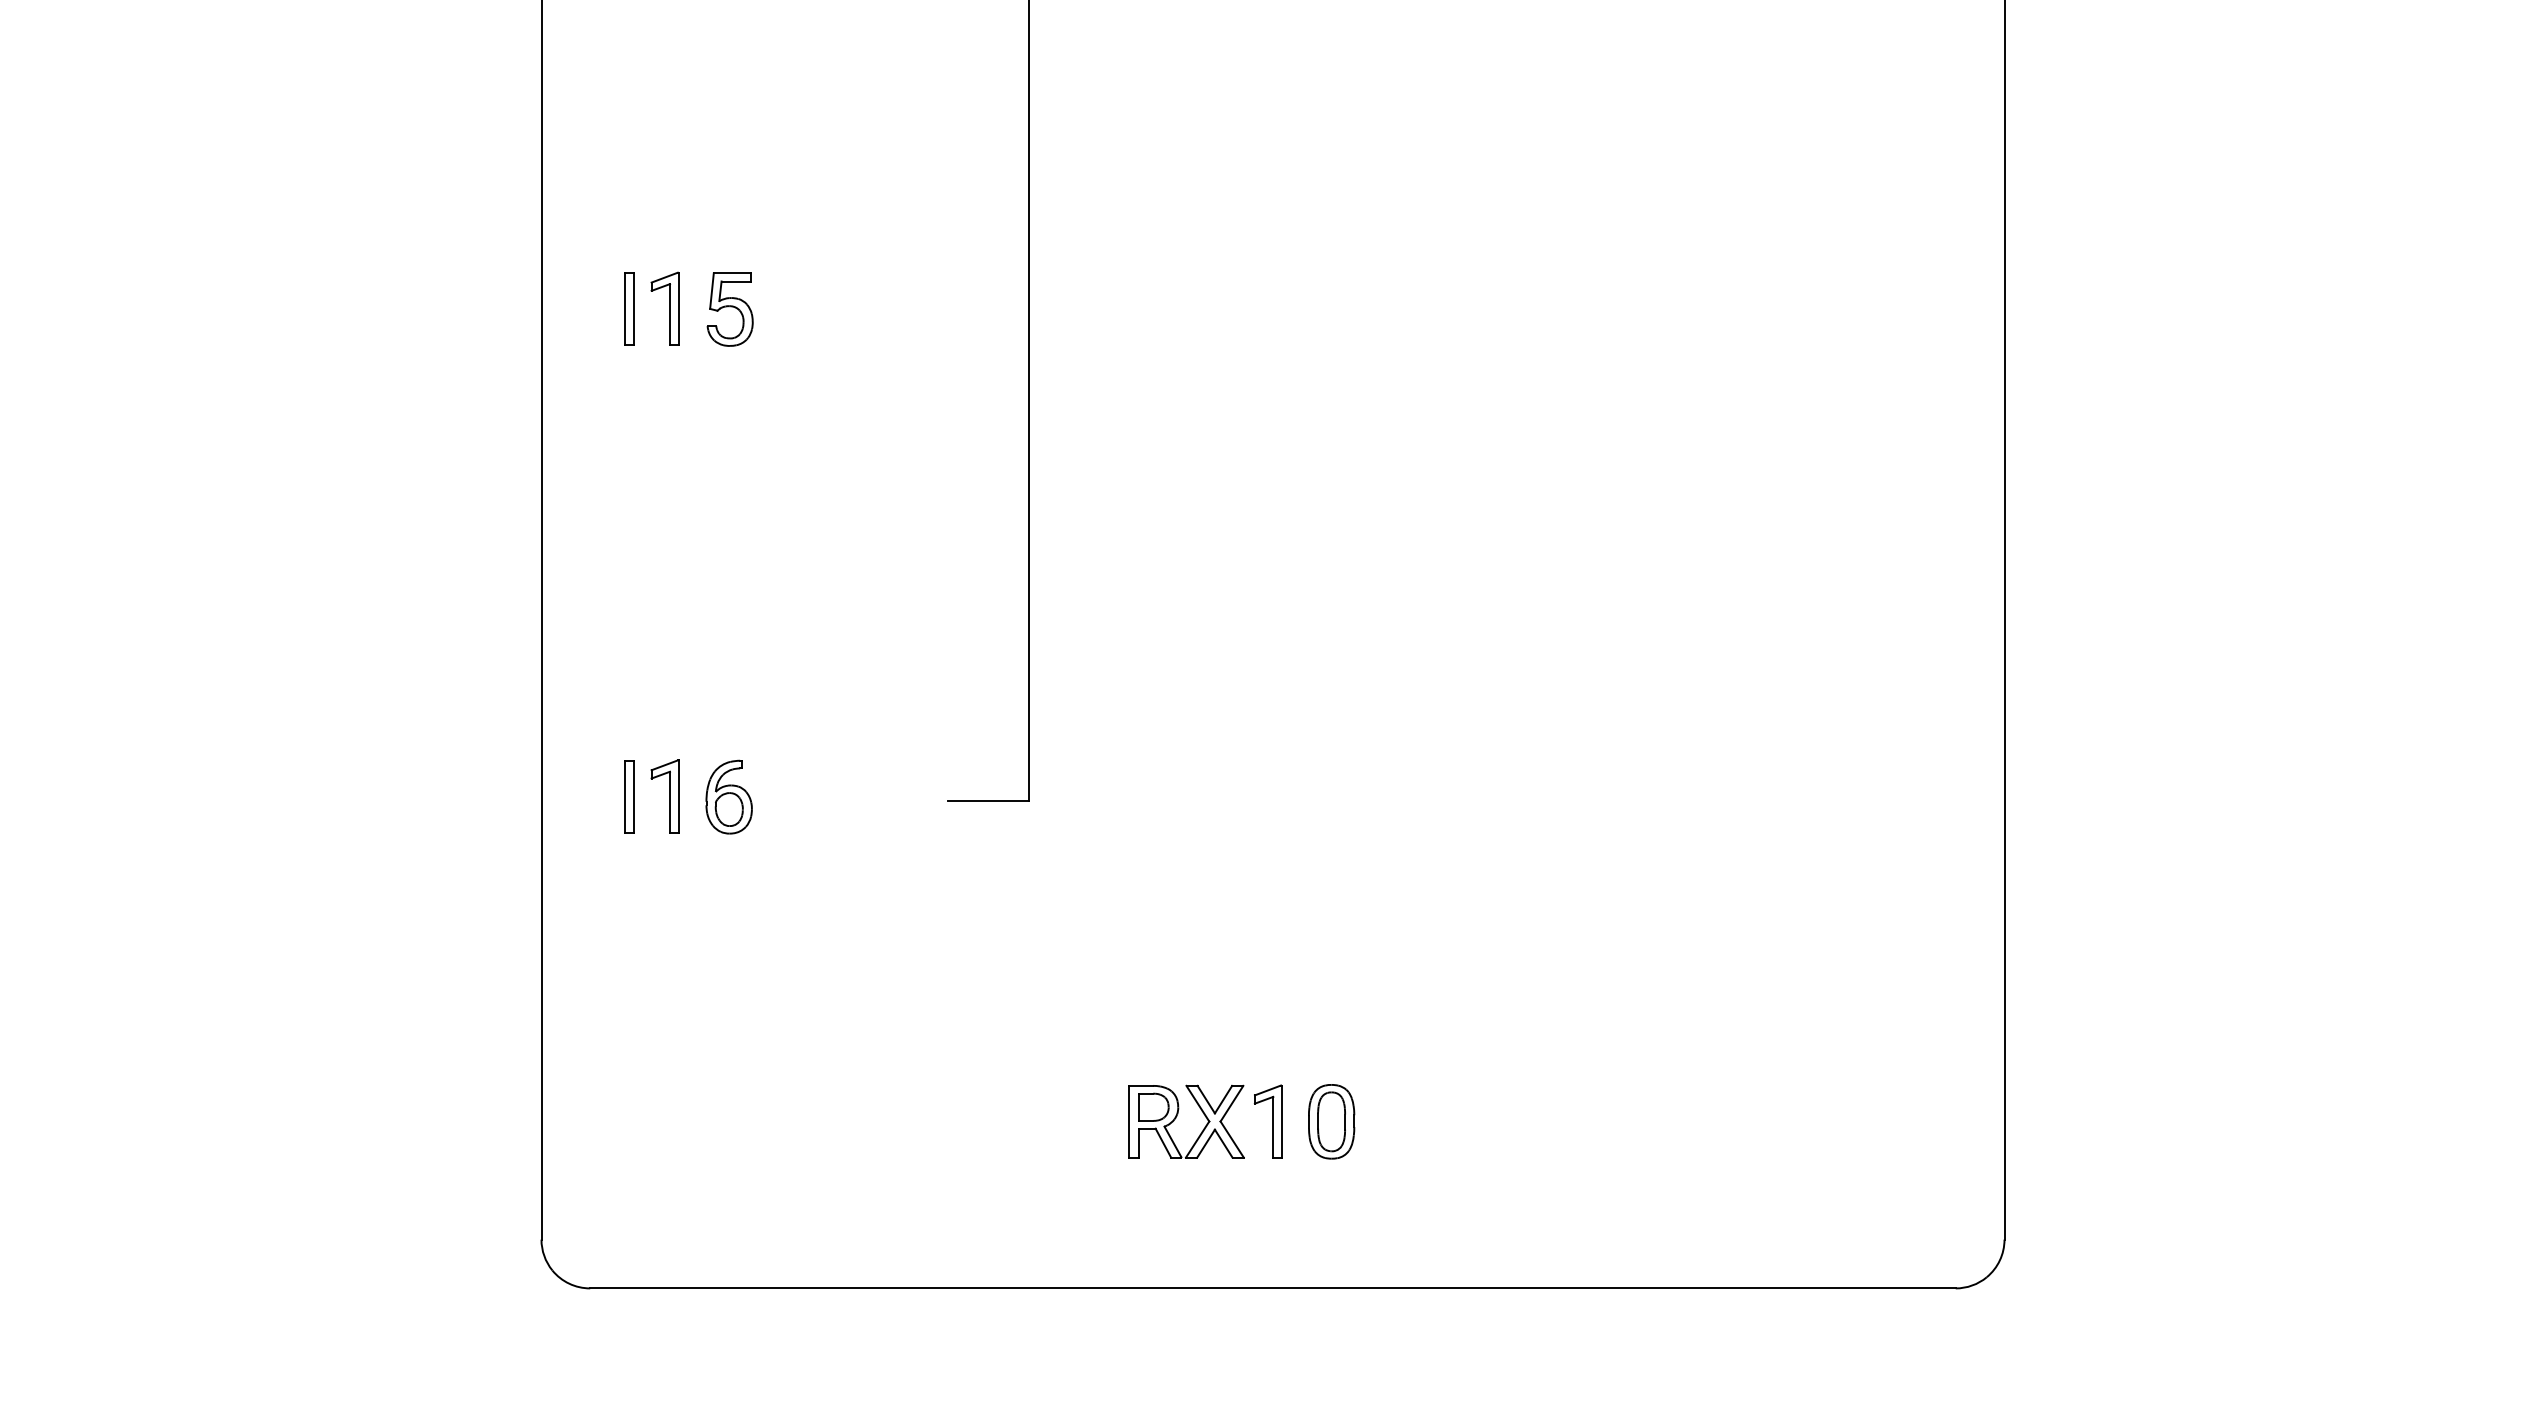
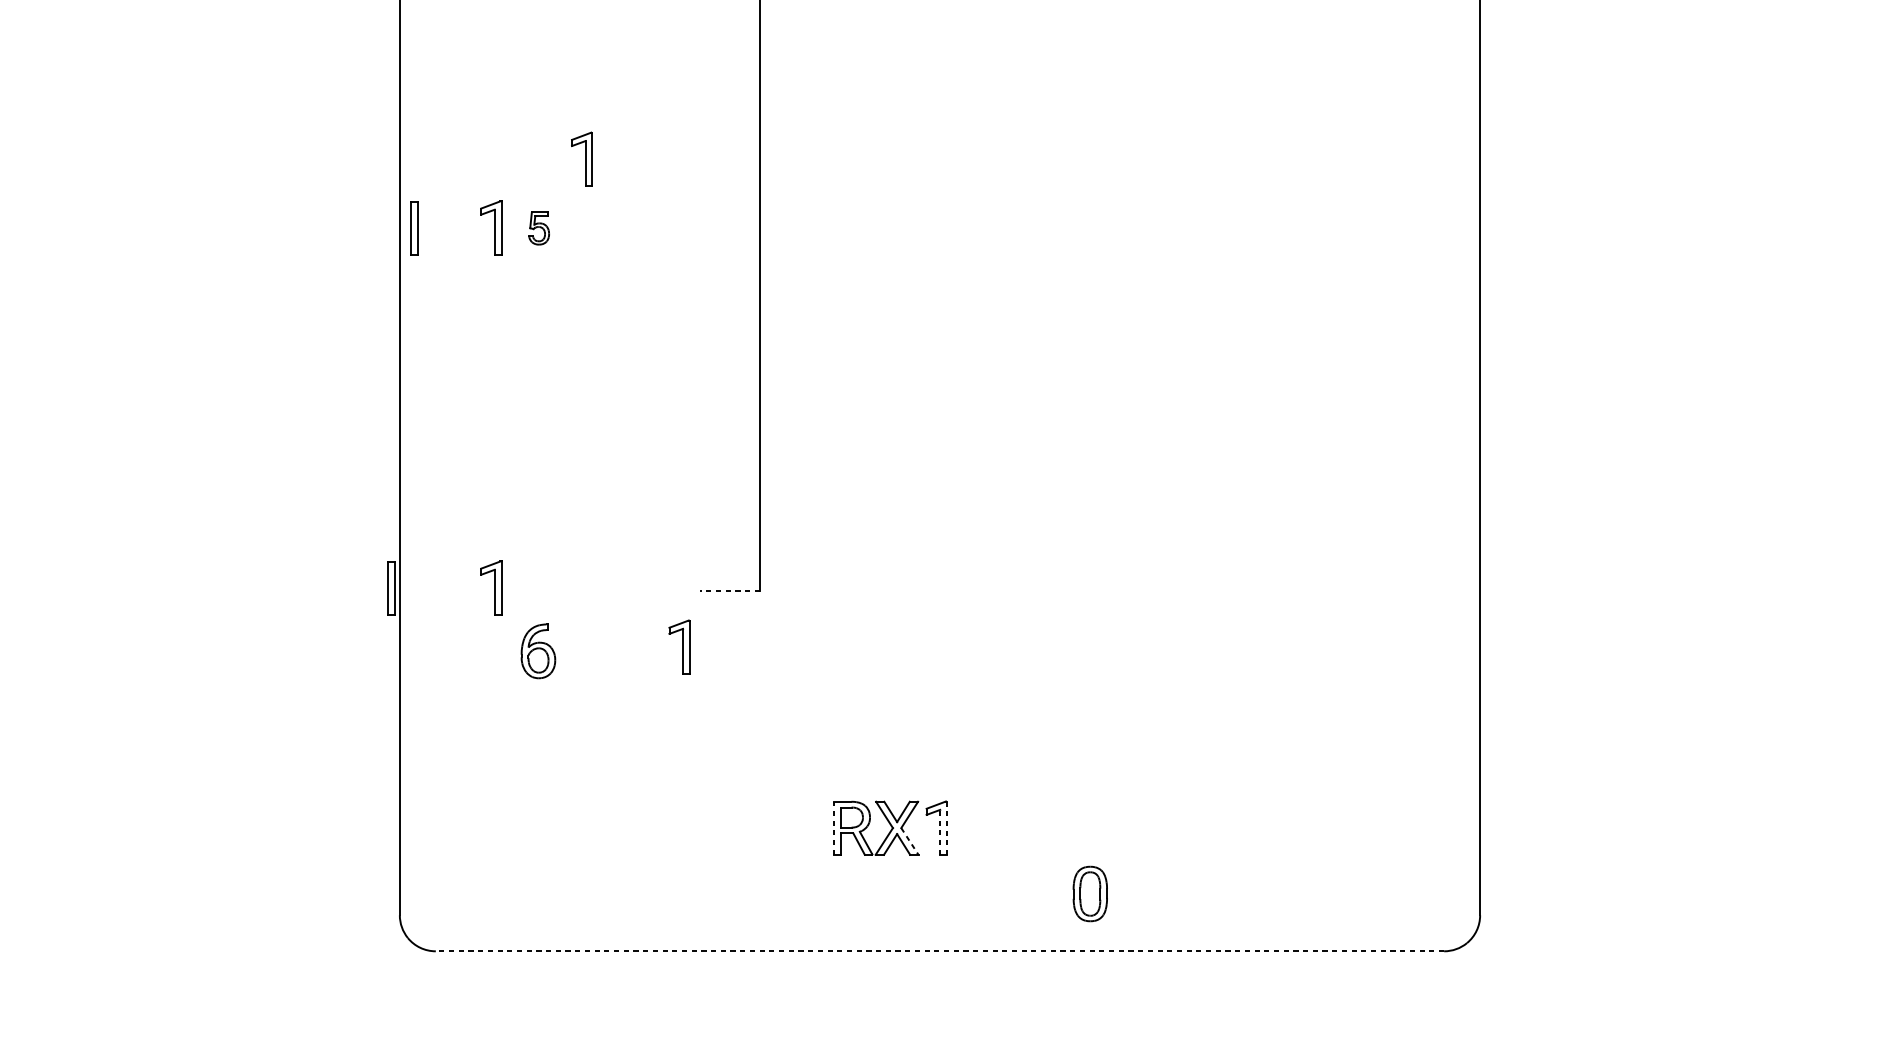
part: (787, 215) -> (581, 159), added
part: (629, 308) -> (414, 227), moved
part: (729, 309) -> (538, 228), size x0.6
part: (629, 796) -> (391, 588), moved
part: (728, 796) -> (537, 650), moved
line: (988, 800) -> (729, 591), solid -> dashed
part: (919, 876) -> (678, 647), added
line: (1129, 1121) -> (834, 828), solid -> dashed
part: (1331, 1121) -> (1090, 893), moved
line: (1282, 1122) -> (947, 828), solid -> dashed
line: (1273, 1126) -> (940, 831), solid -> dashed
line: (1232, 1139) -> (910, 841), solid -> dashed
line: (1272, 1288) -> (939, 951), solid -> dashed

